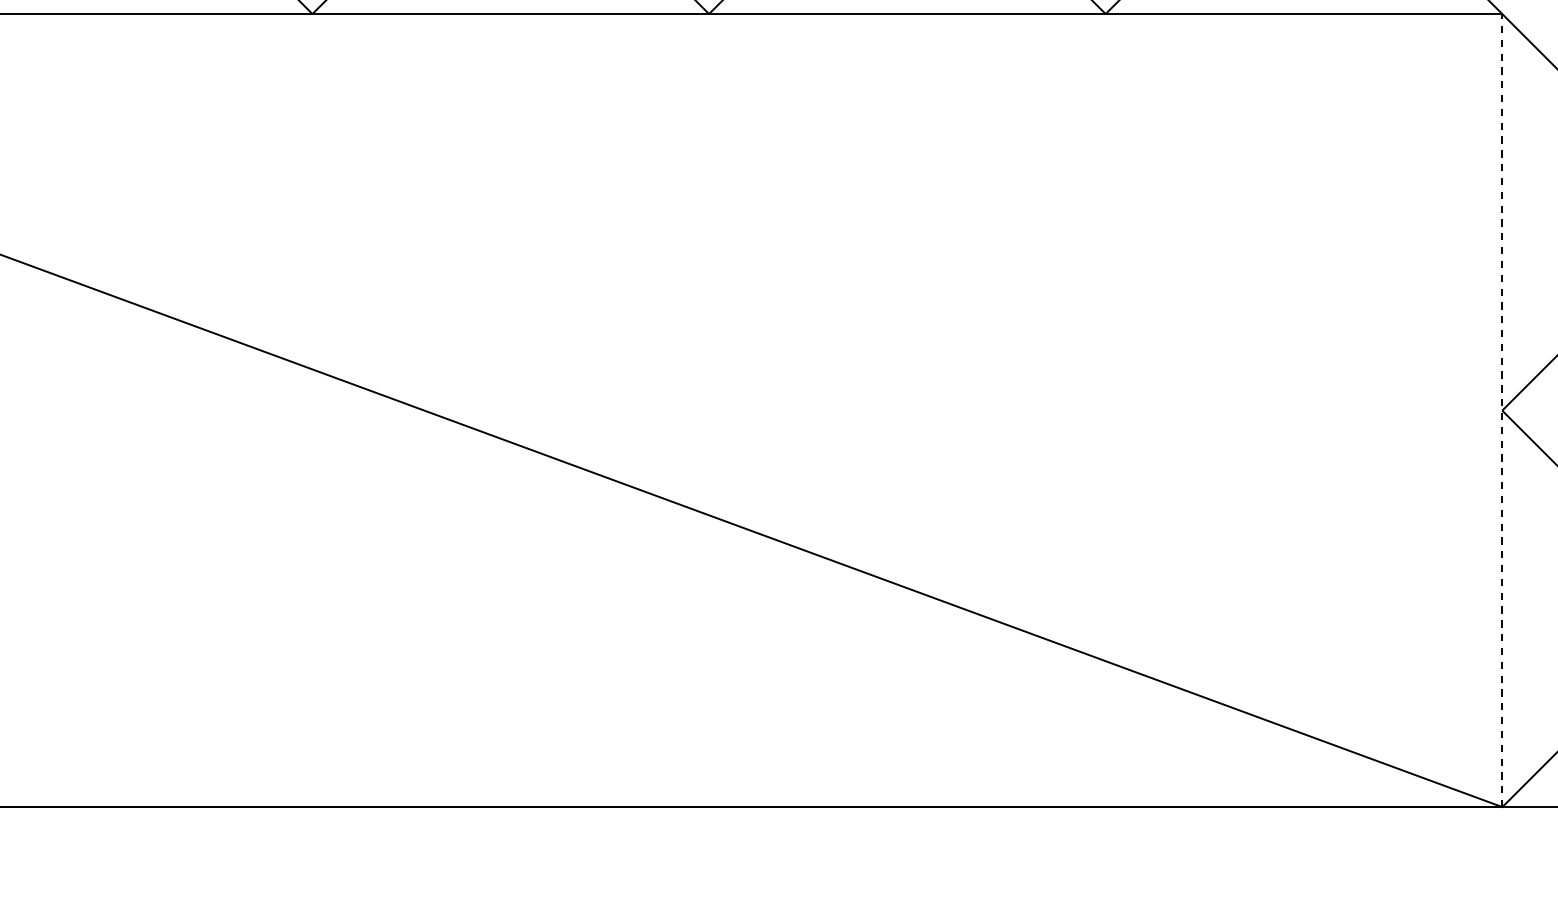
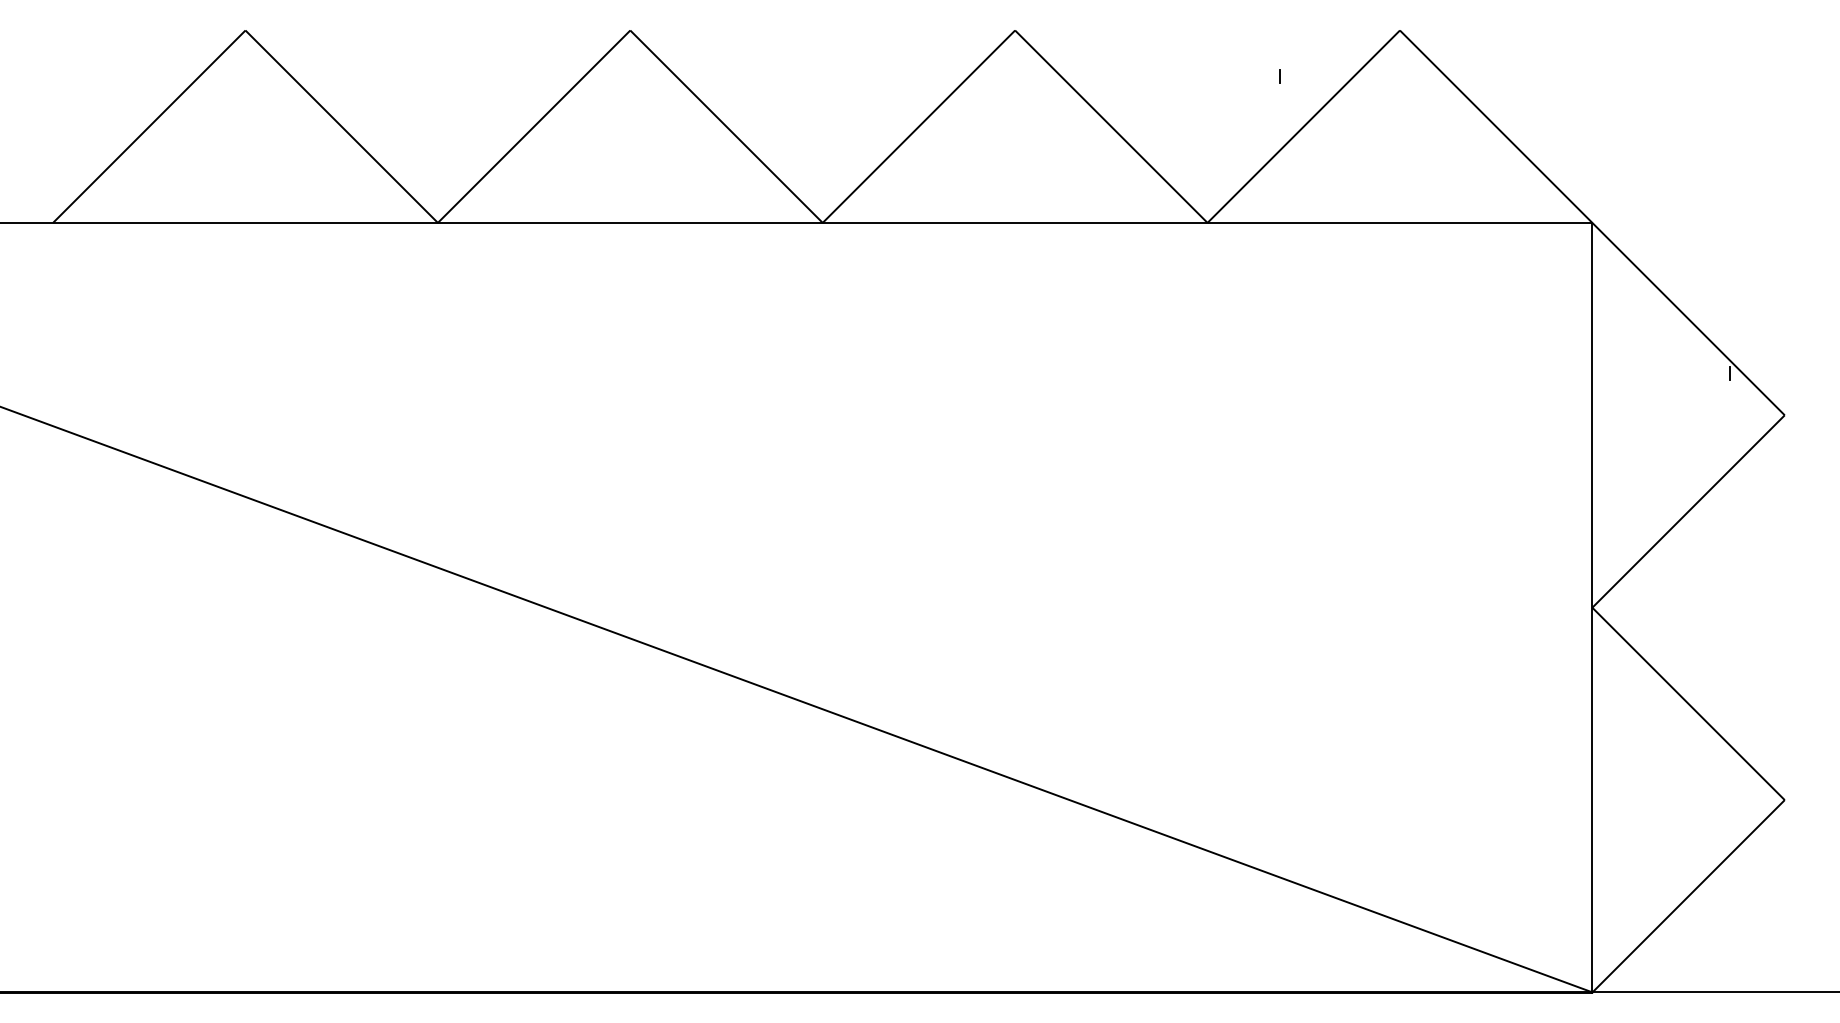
line: (1502, 410) -> (1592, 607), dashed -> solid

